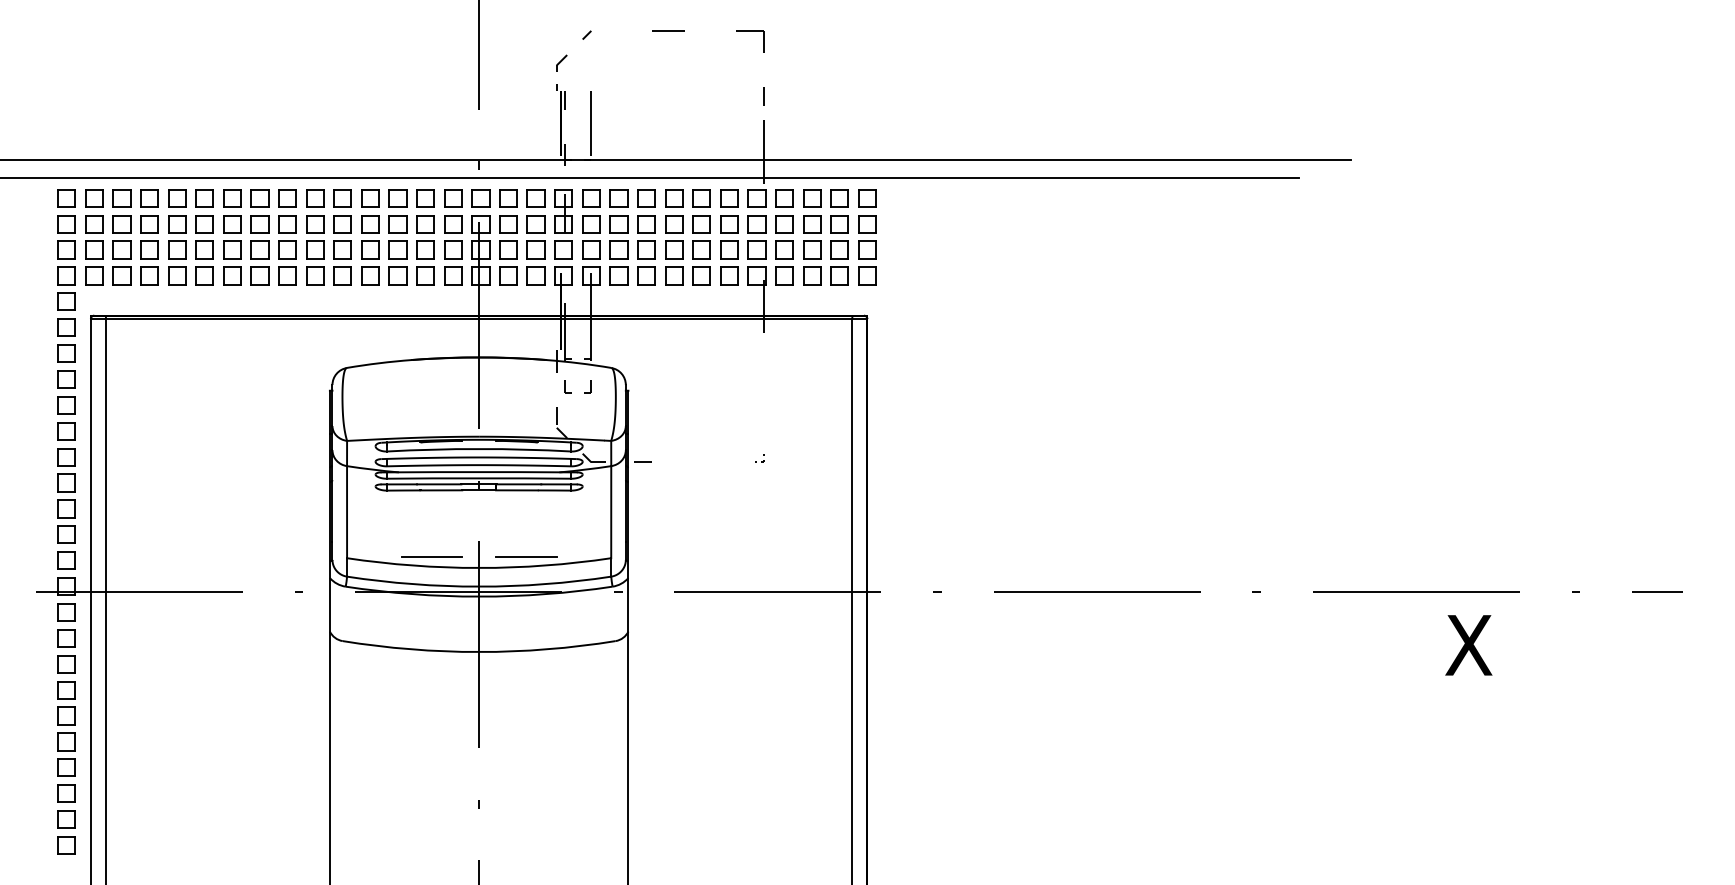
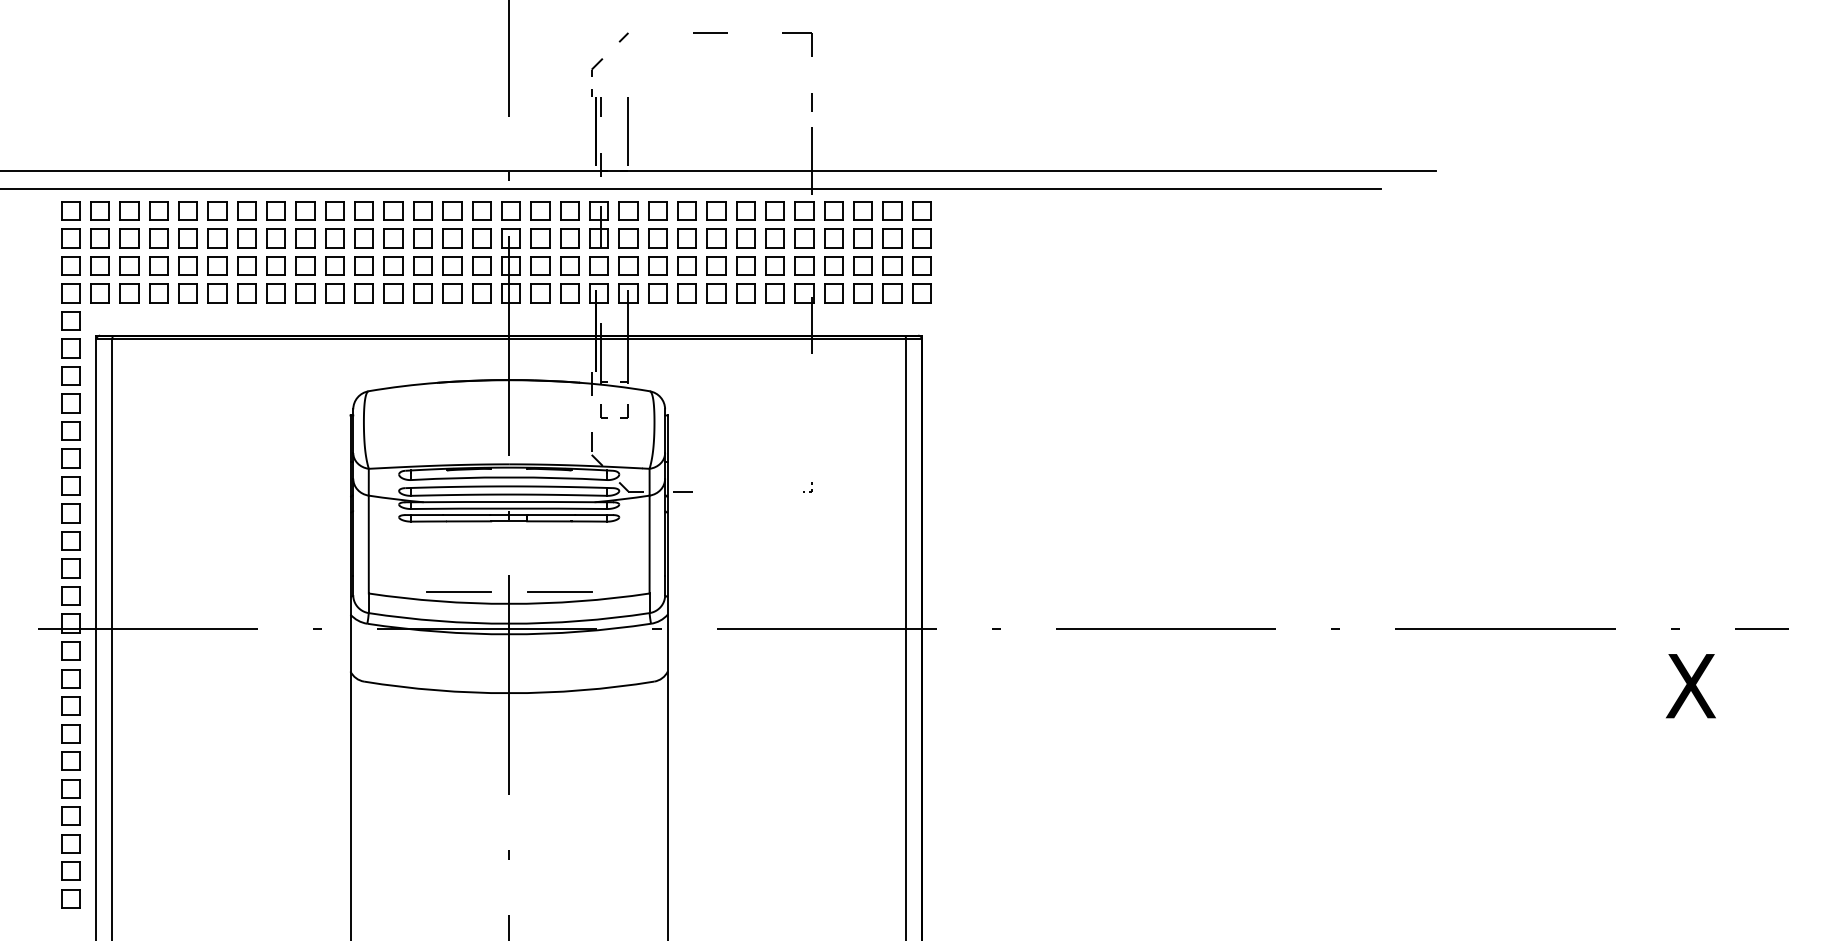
text: (1468, 645) -> (1690, 686), moved

